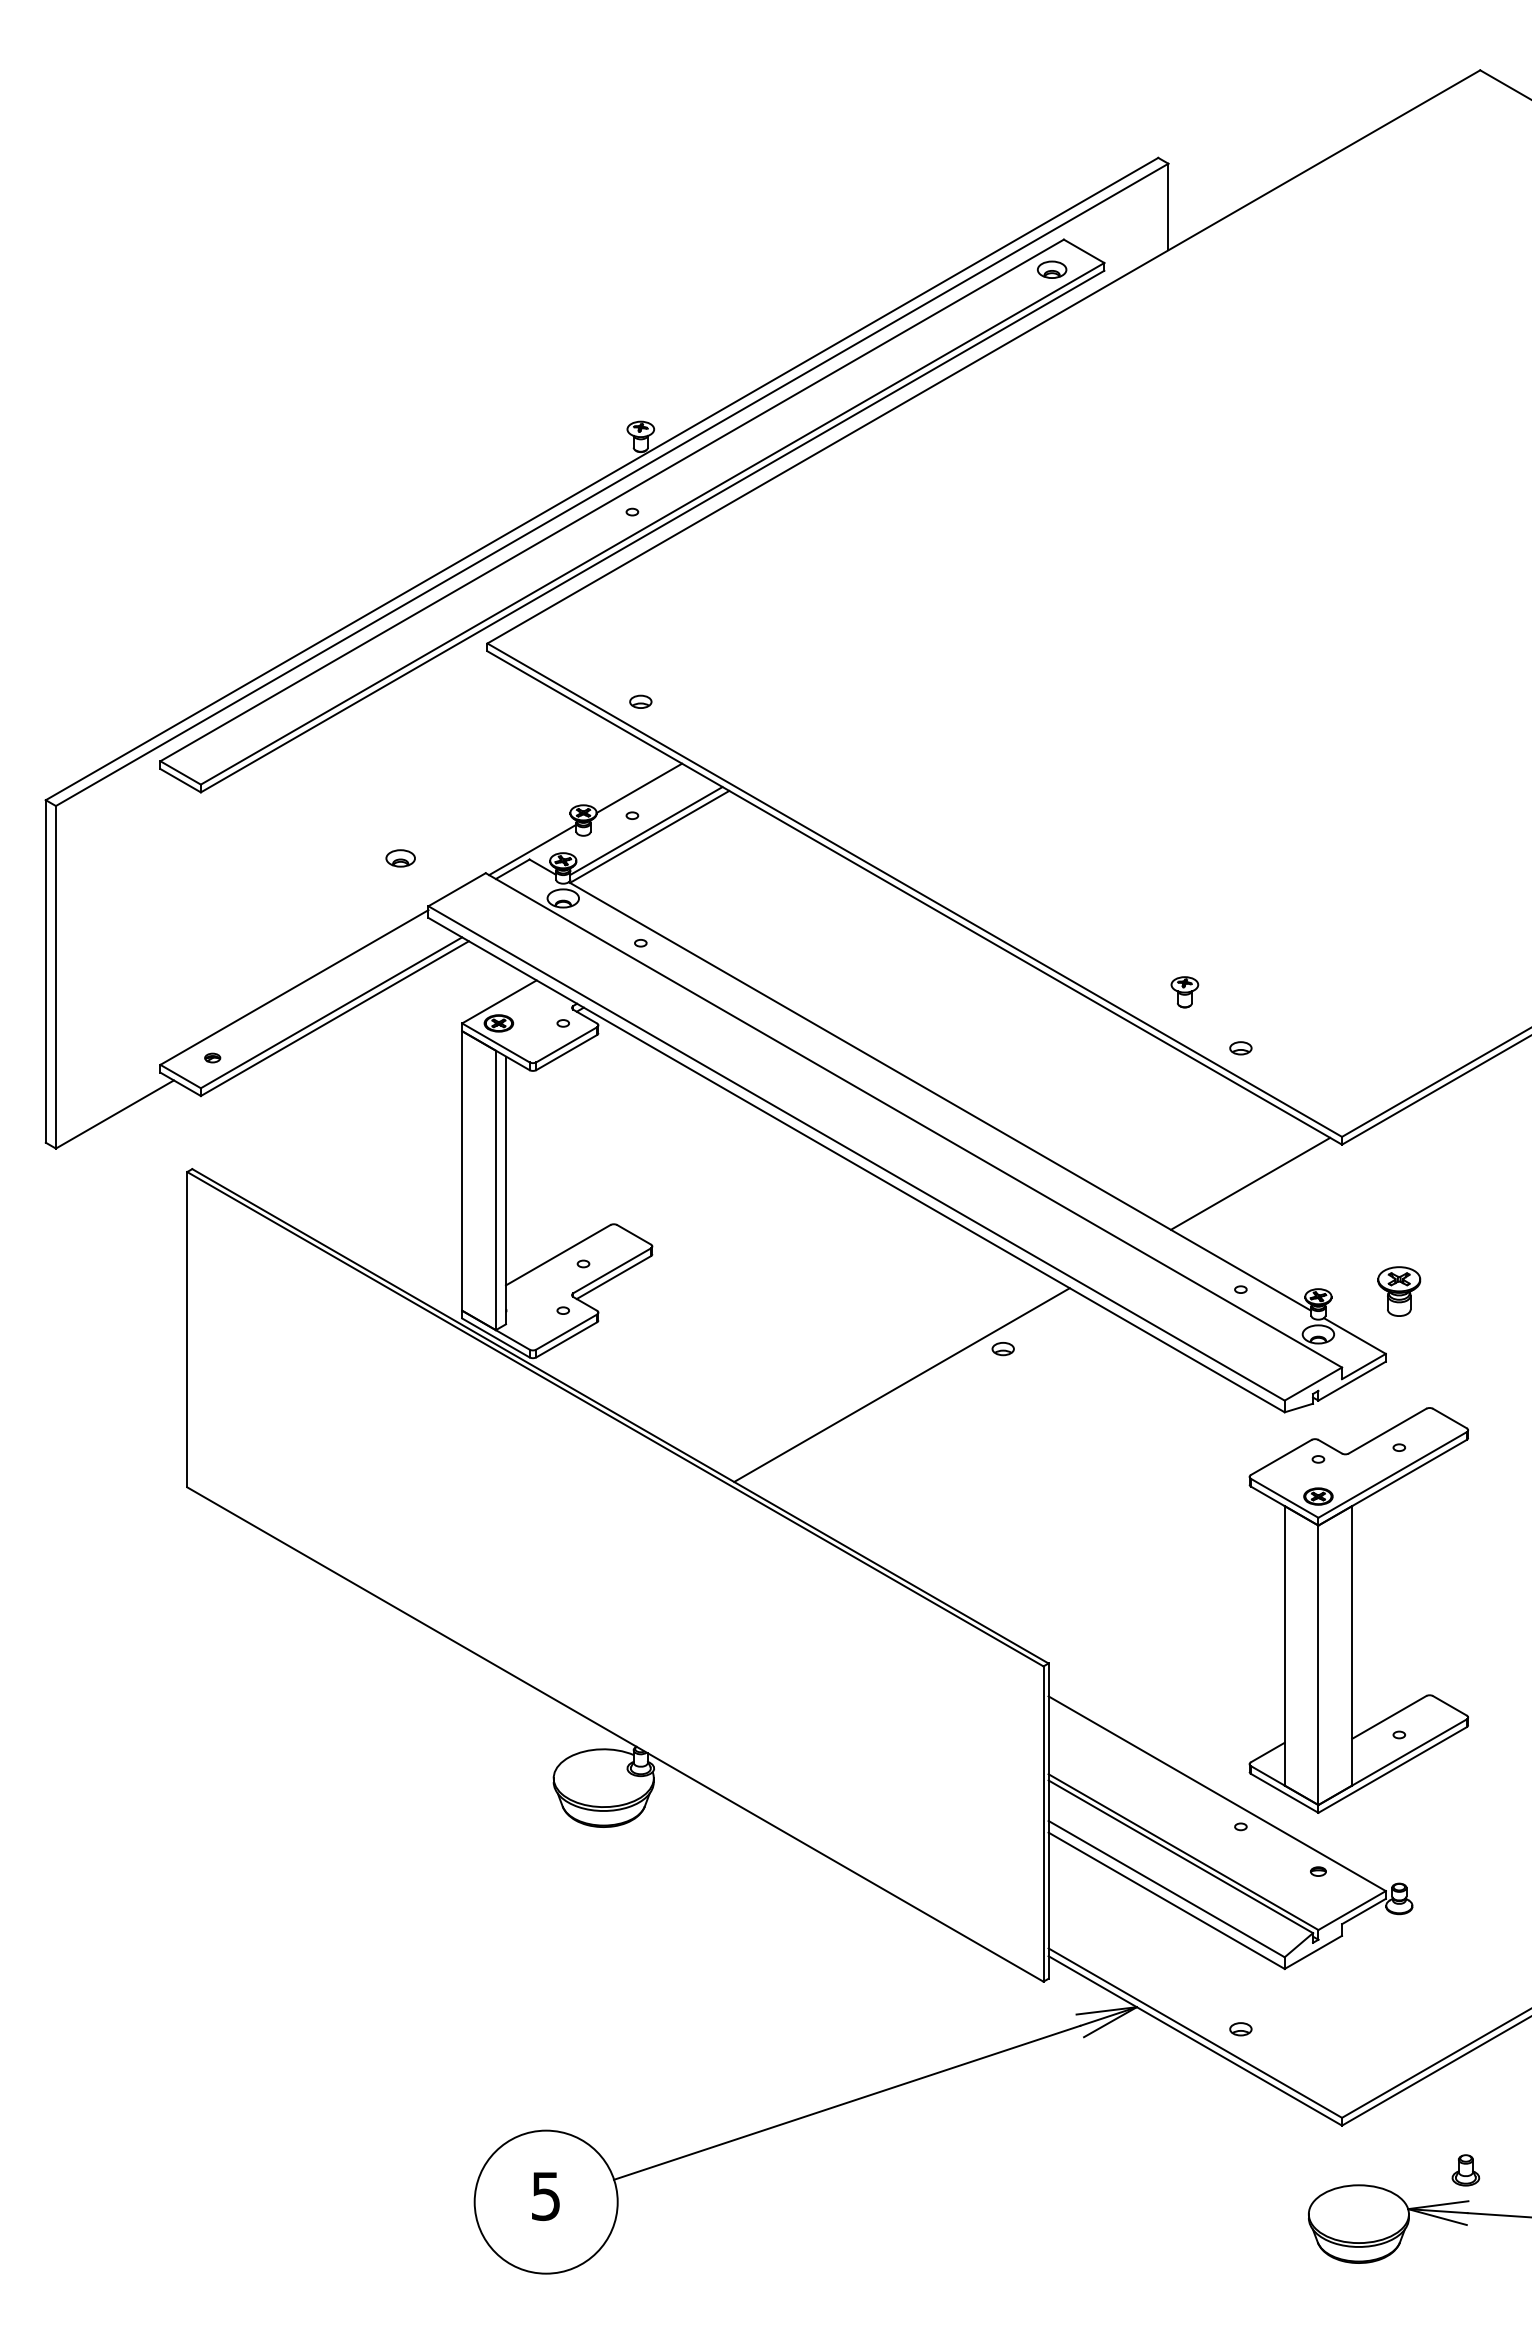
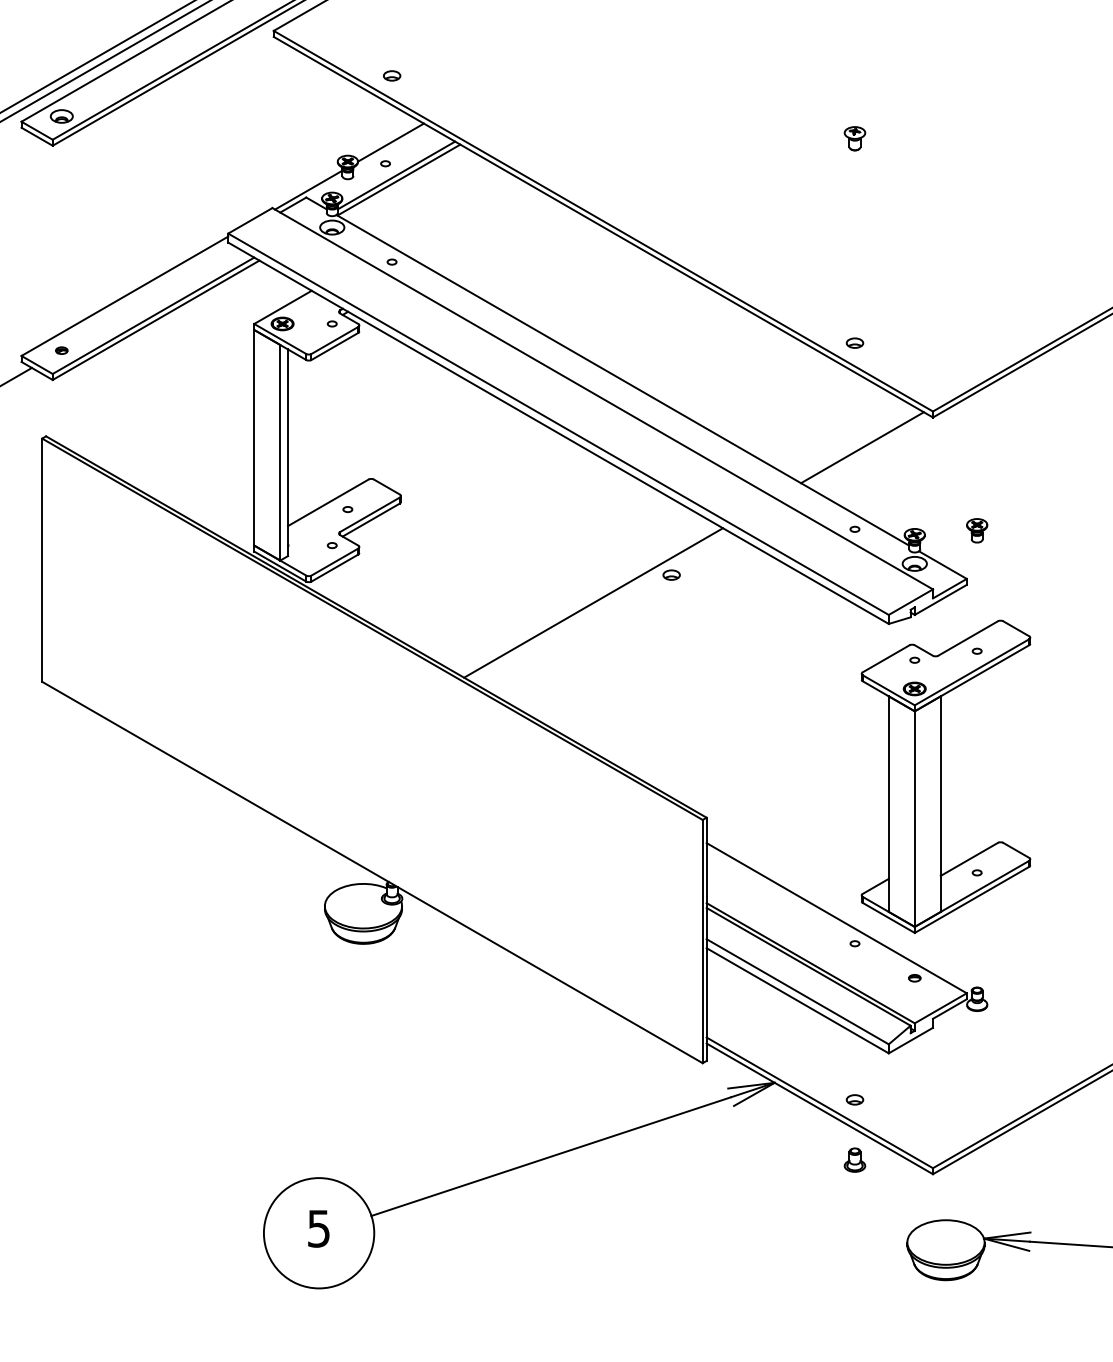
part: (400, 858) -> (61, 116), moved
part: (1184, 992) -> (854, 138), moved
part: (1399, 1291) -> (977, 530), size x0.62
part: (1465, 2170) -> (854, 1160), moved

